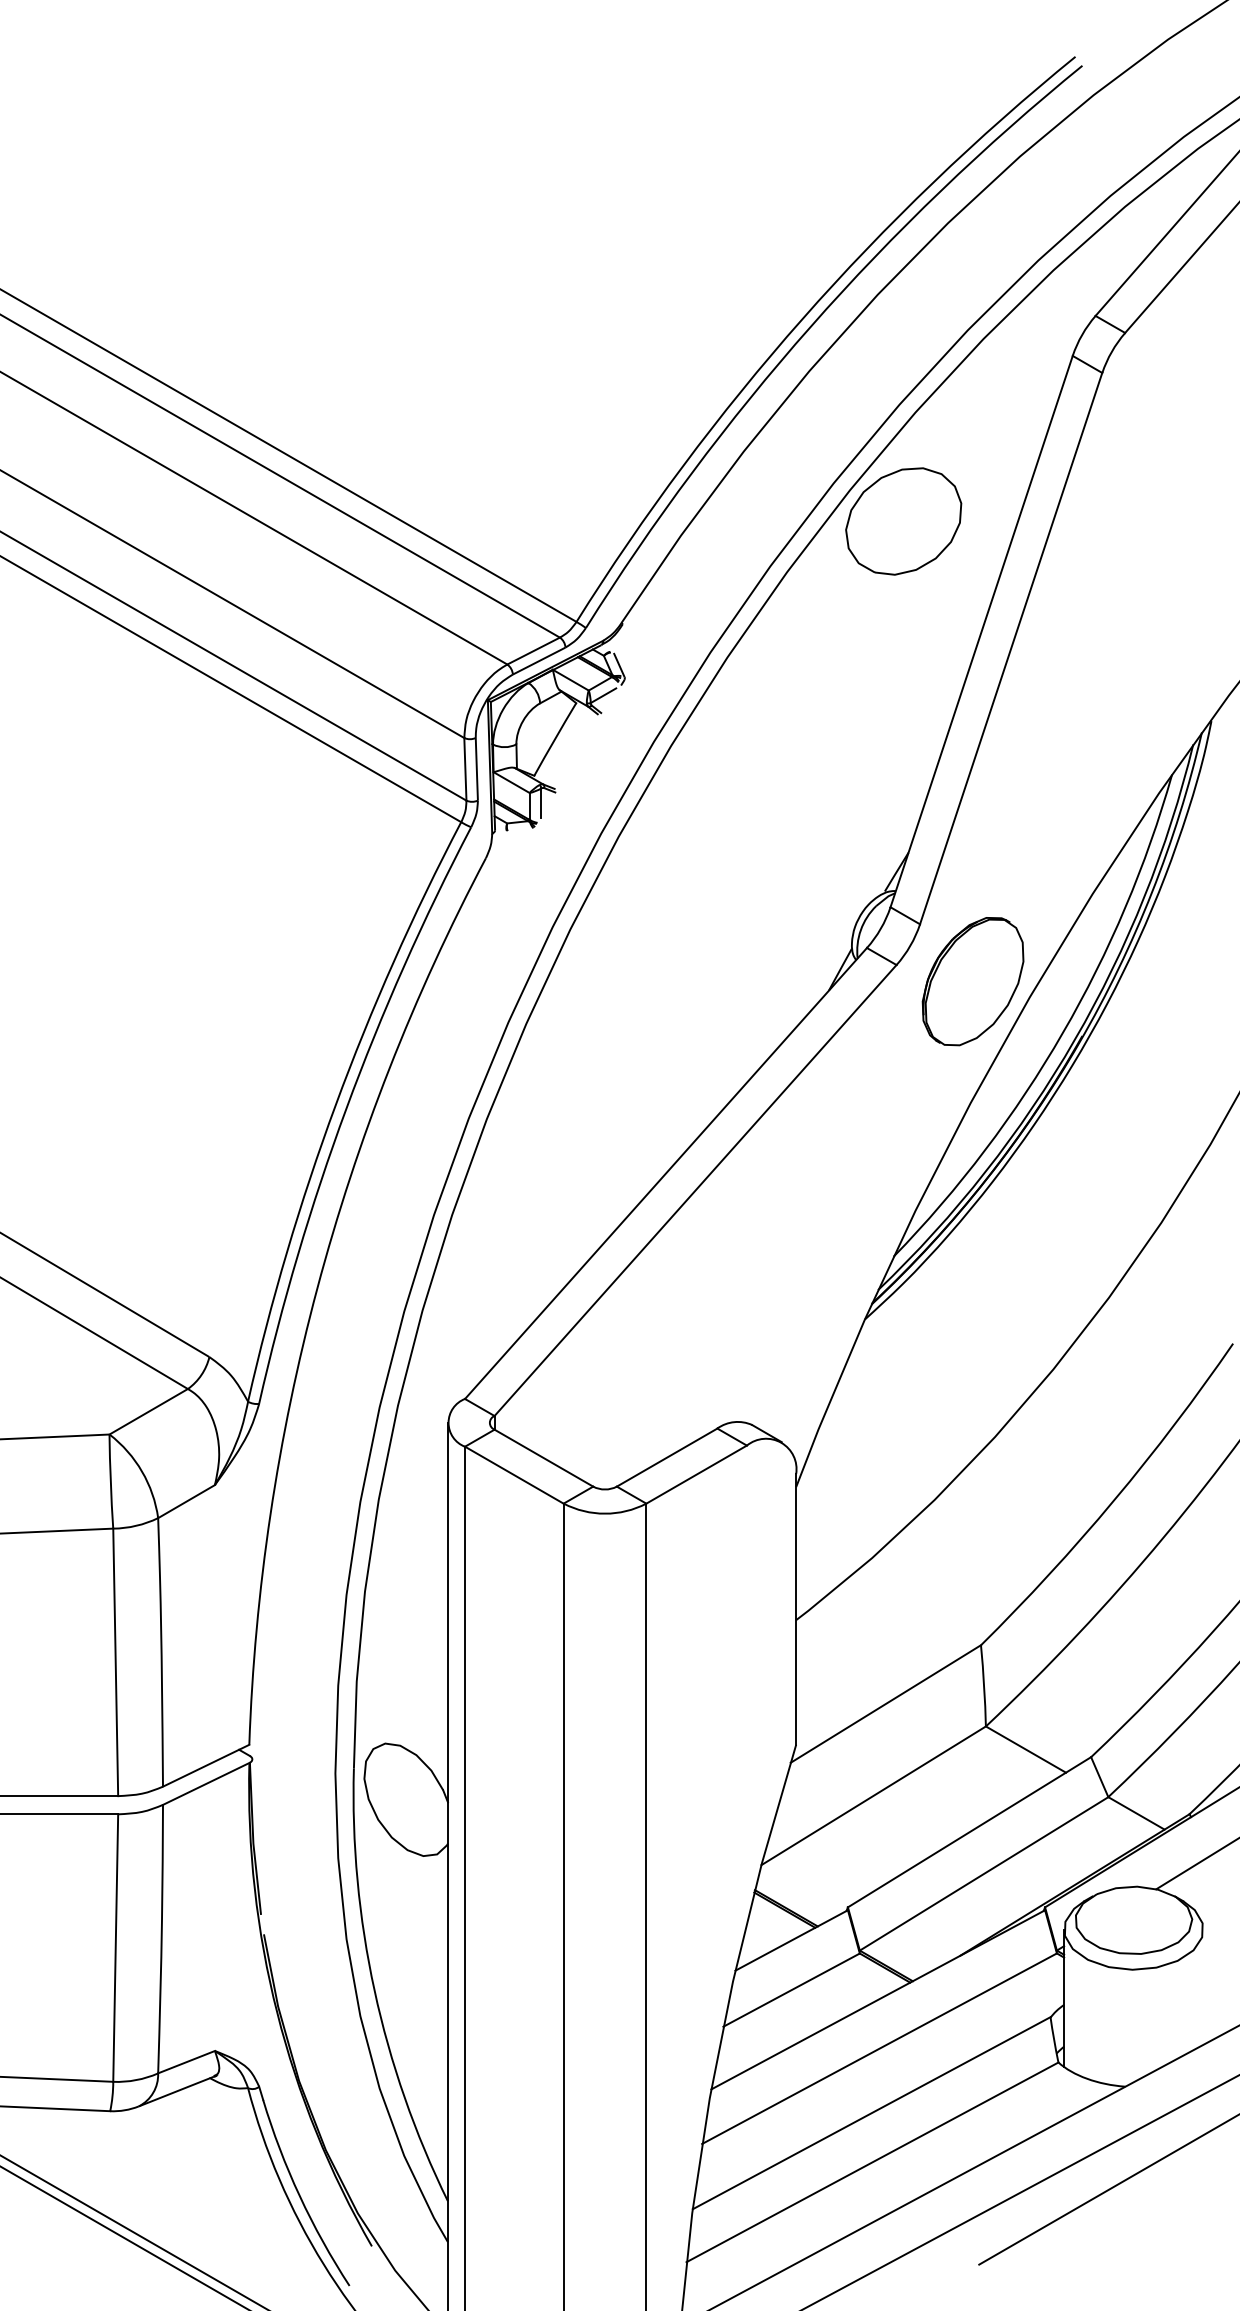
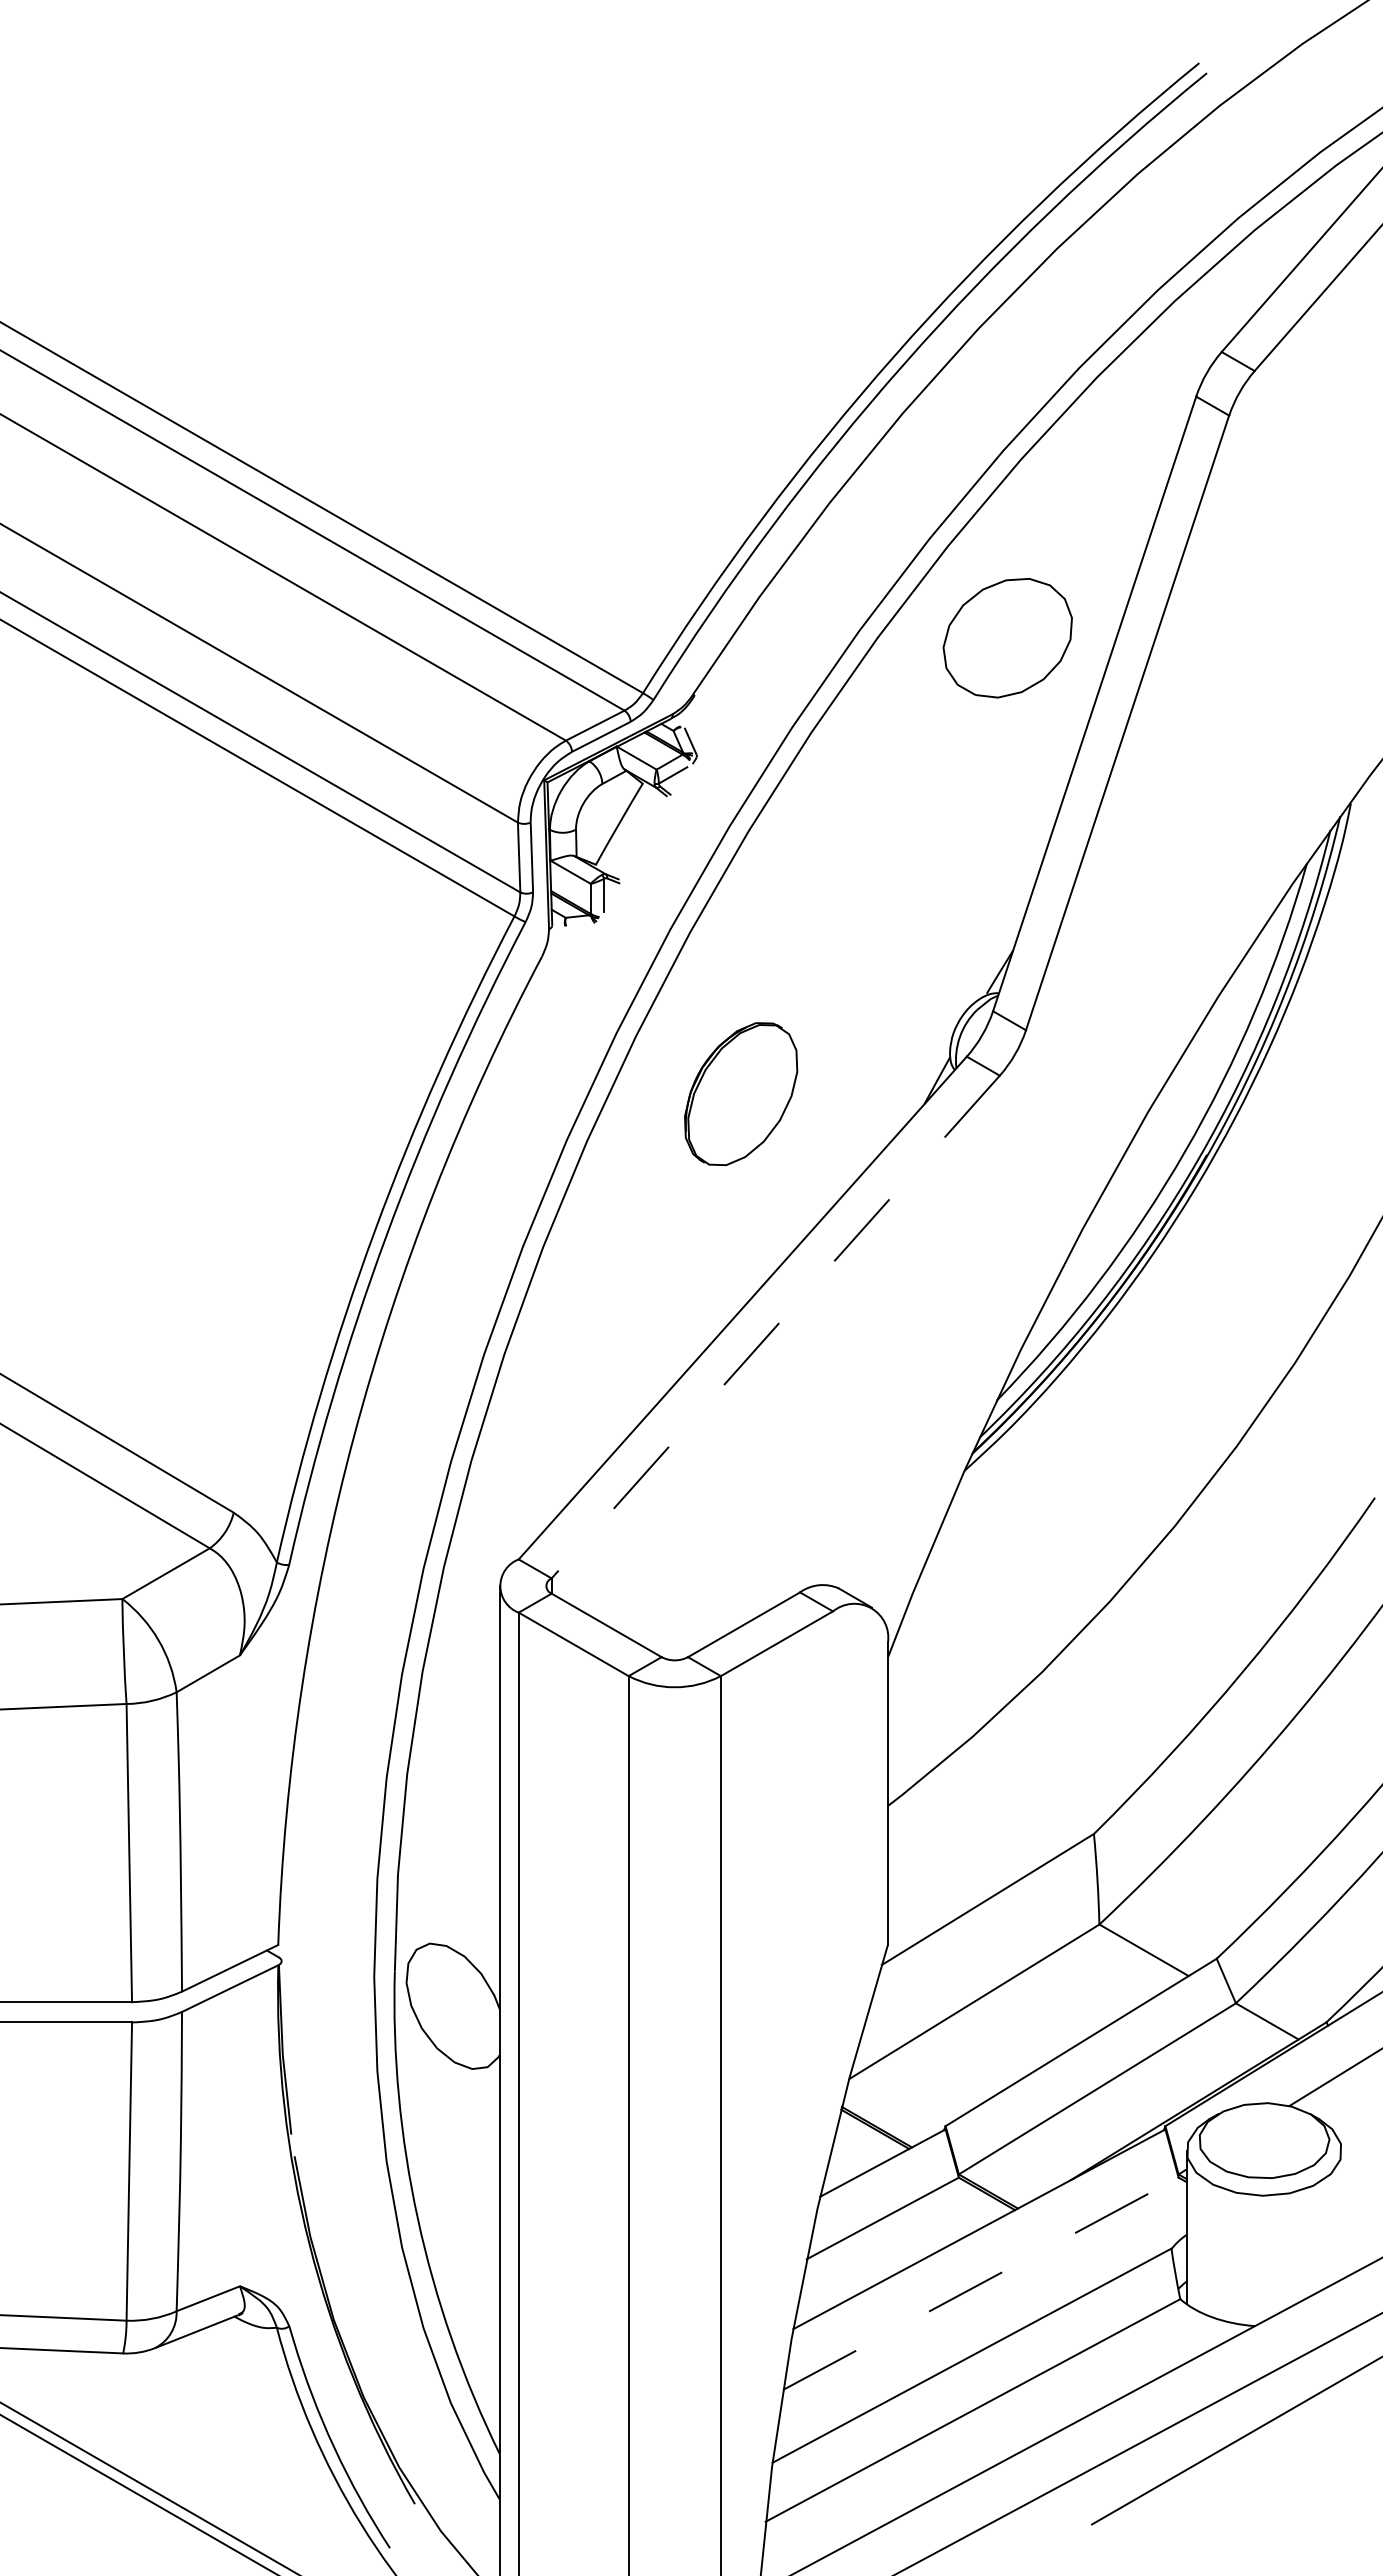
part: (903, 521) -> (1007, 638), moved
part: (973, 981) -> (741, 1093), moved
line: (695, 1190) -> (775, 1327), solid -> dashed
line: (880, 2048) -> (981, 2283), solid -> dashed

